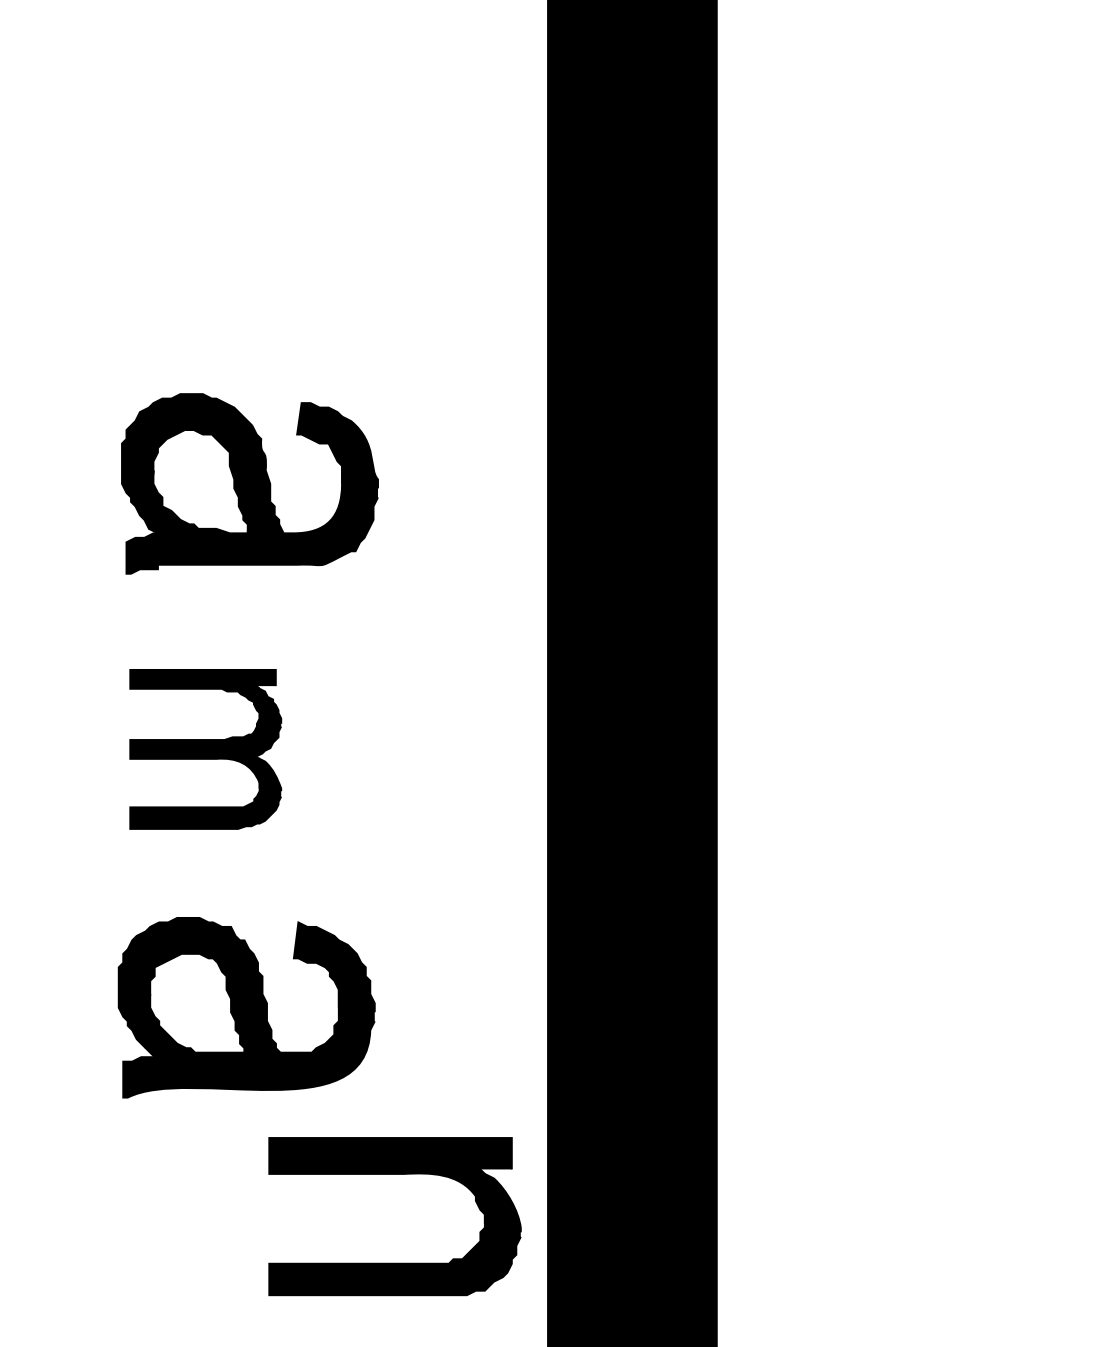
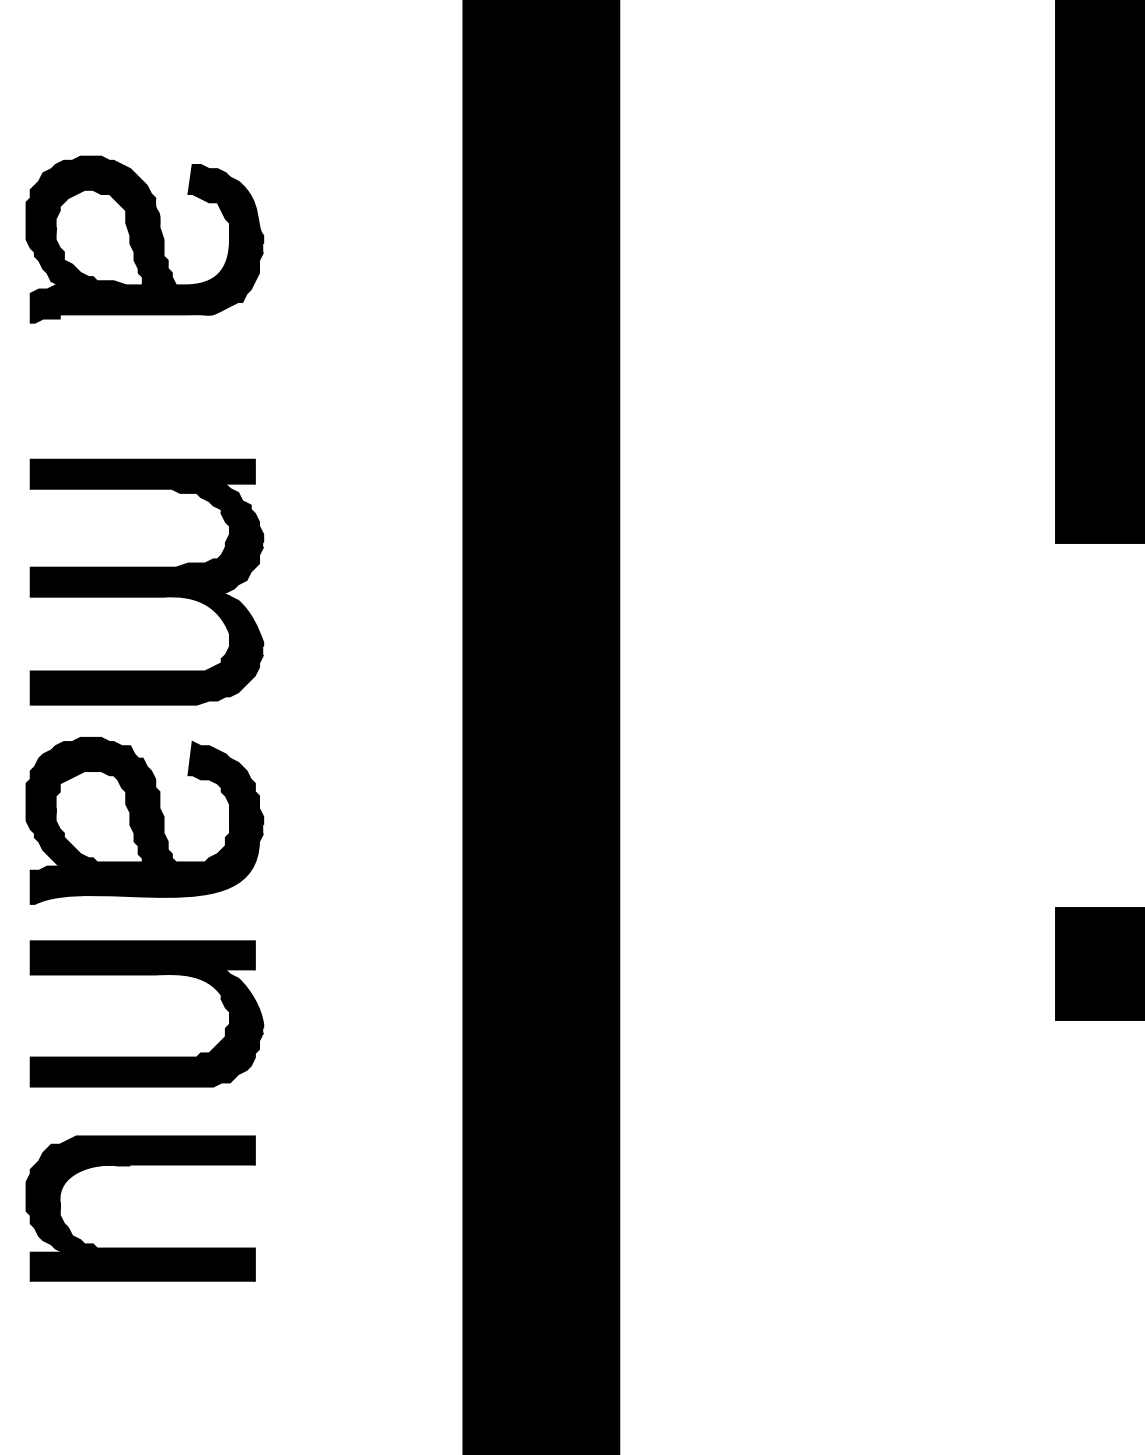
part: (249, 483) -> (144, 239), moved
part: (205, 748) -> (146, 581), size x1.67
part: (246, 1007) -> (144, 820), moved
part: (394, 1175) -> (146, 975), moved

